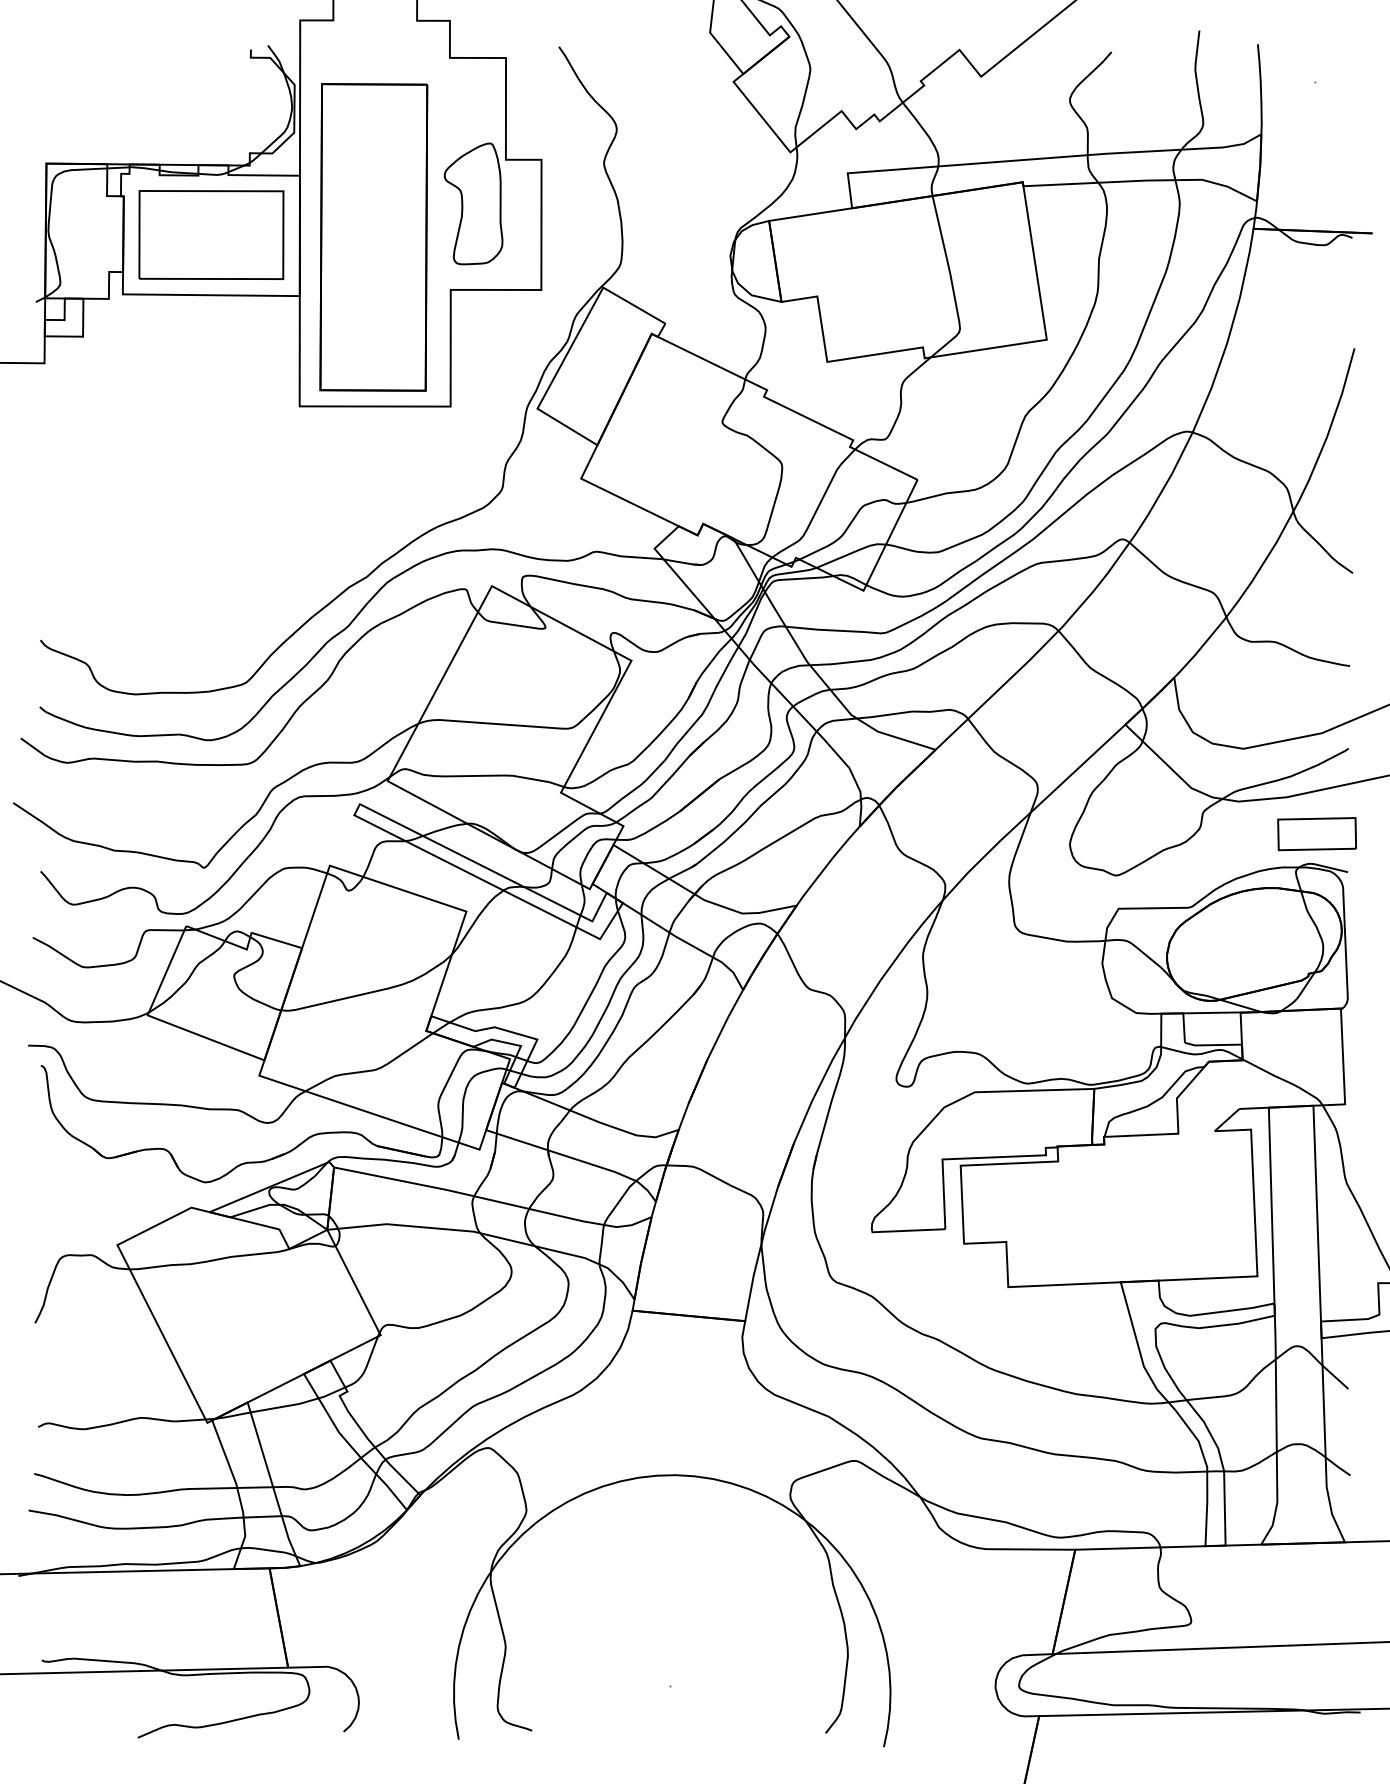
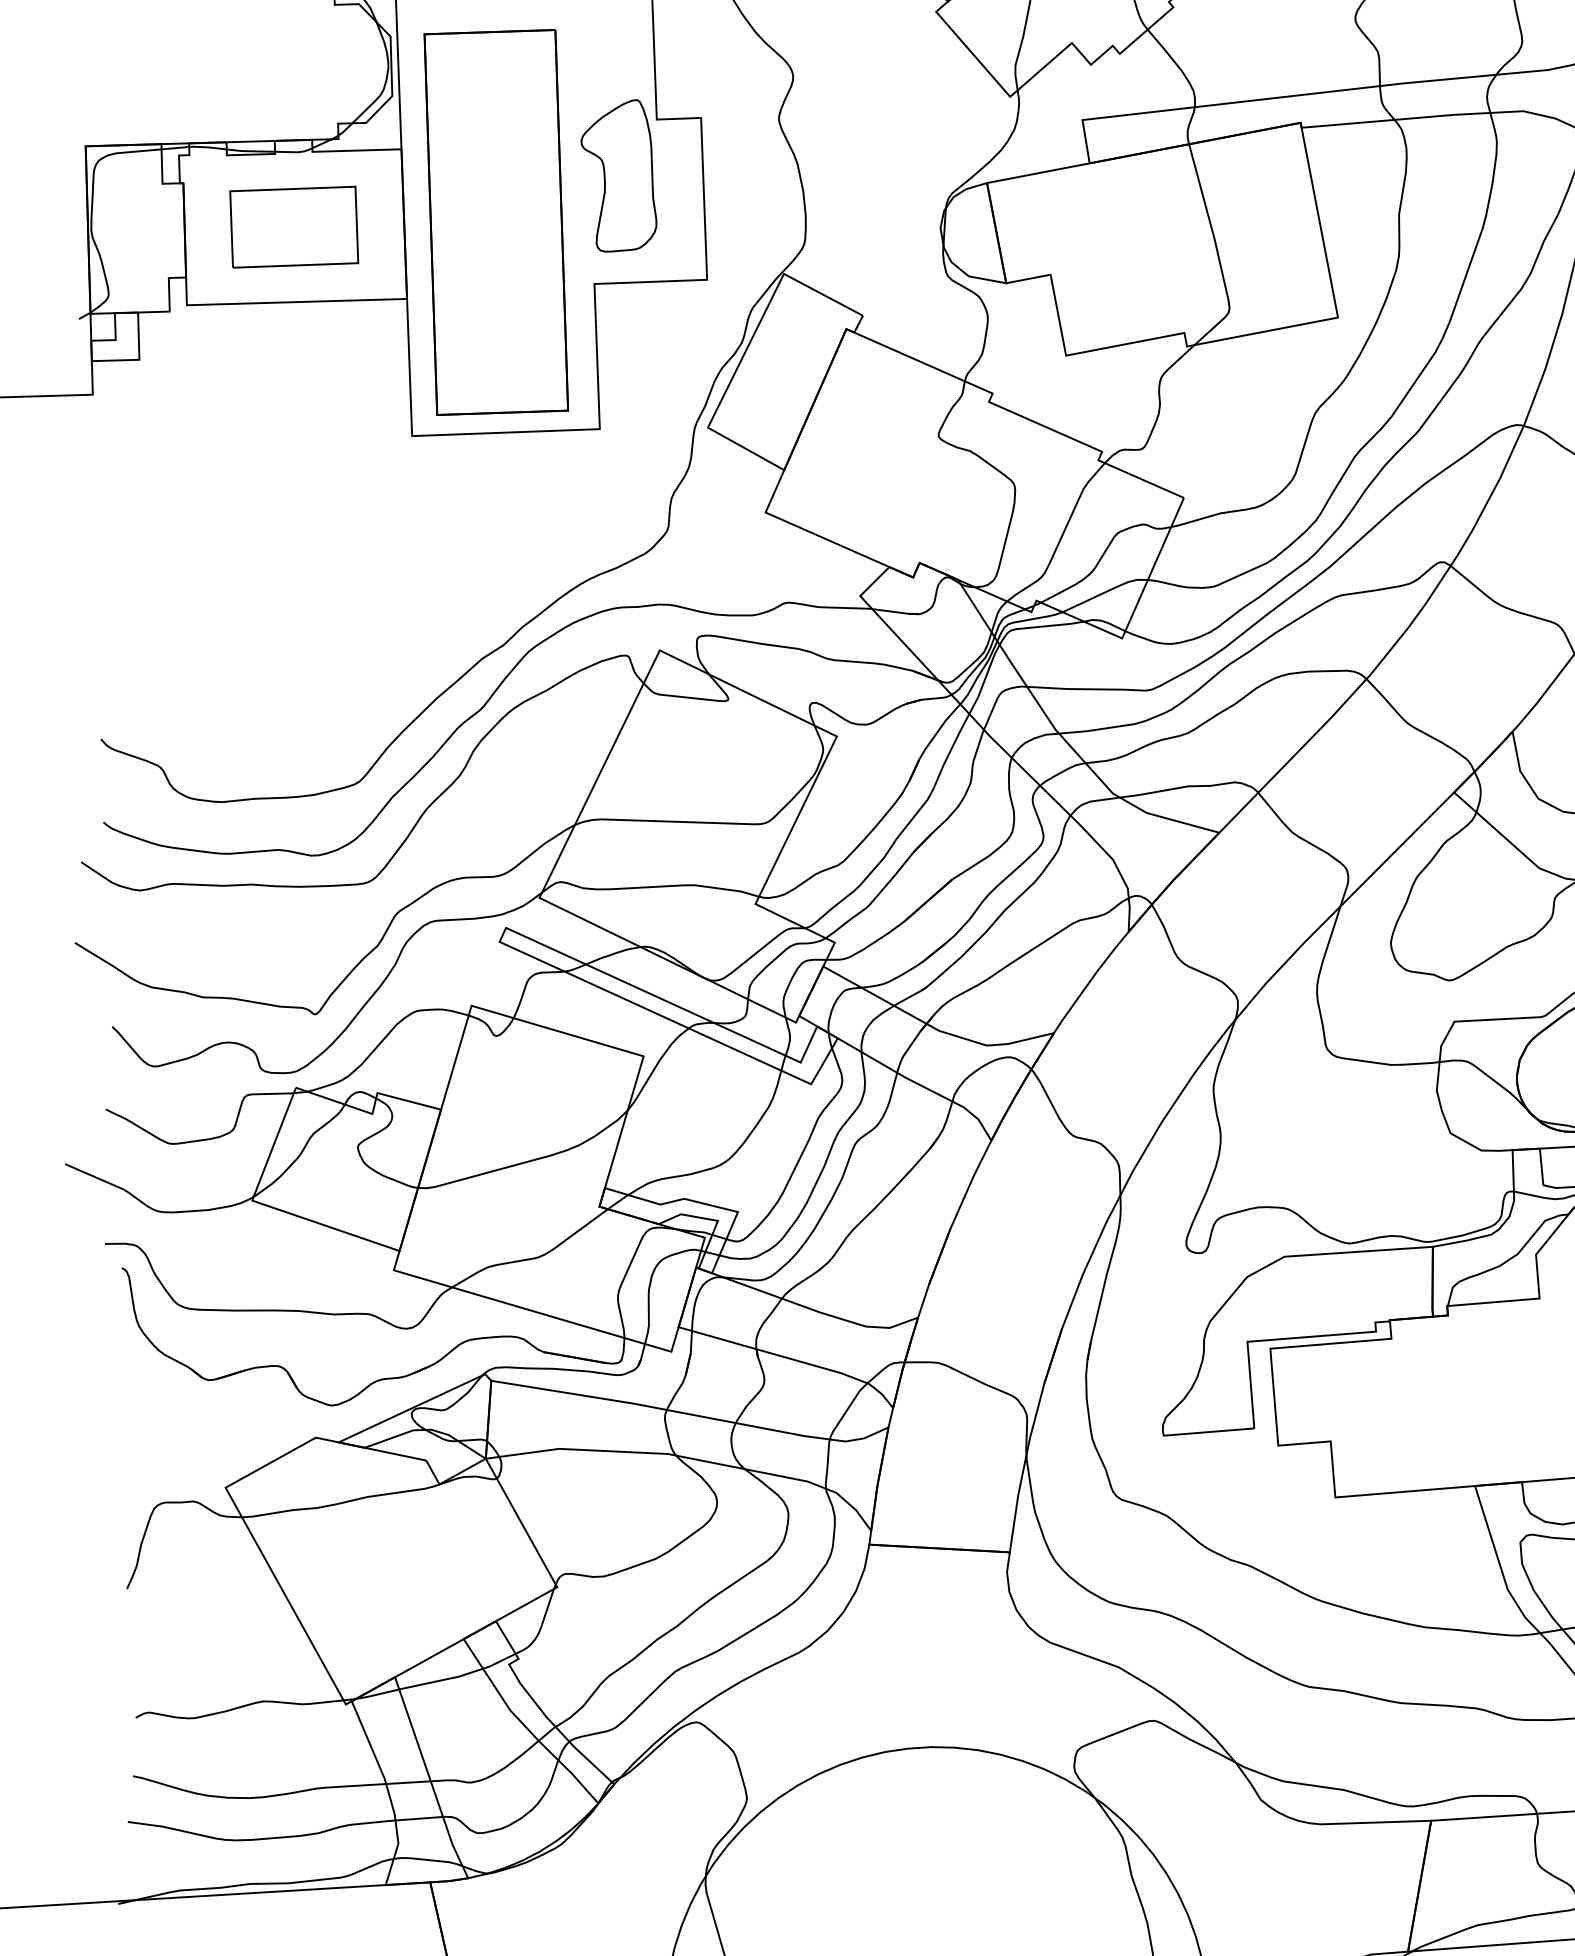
part: (211, 234) -> (294, 226), size x0.7

